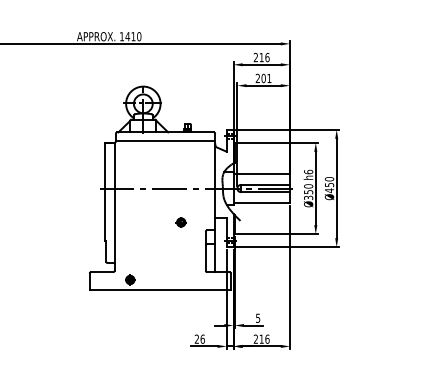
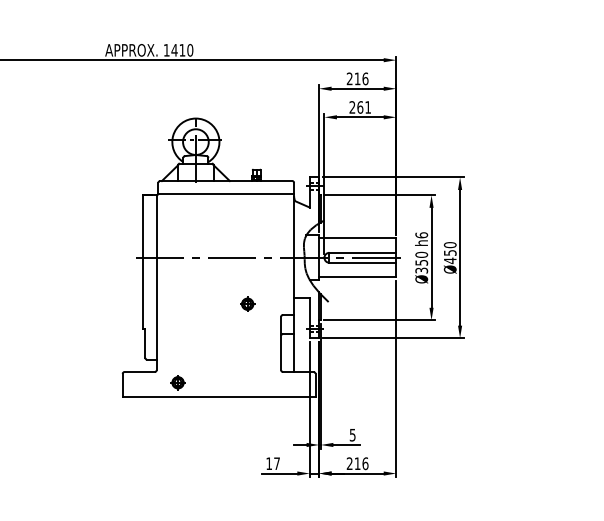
text: (263, 77) -> (360, 106), 201 -> 261
text: (199, 338) -> (272, 462), 26 -> 17

